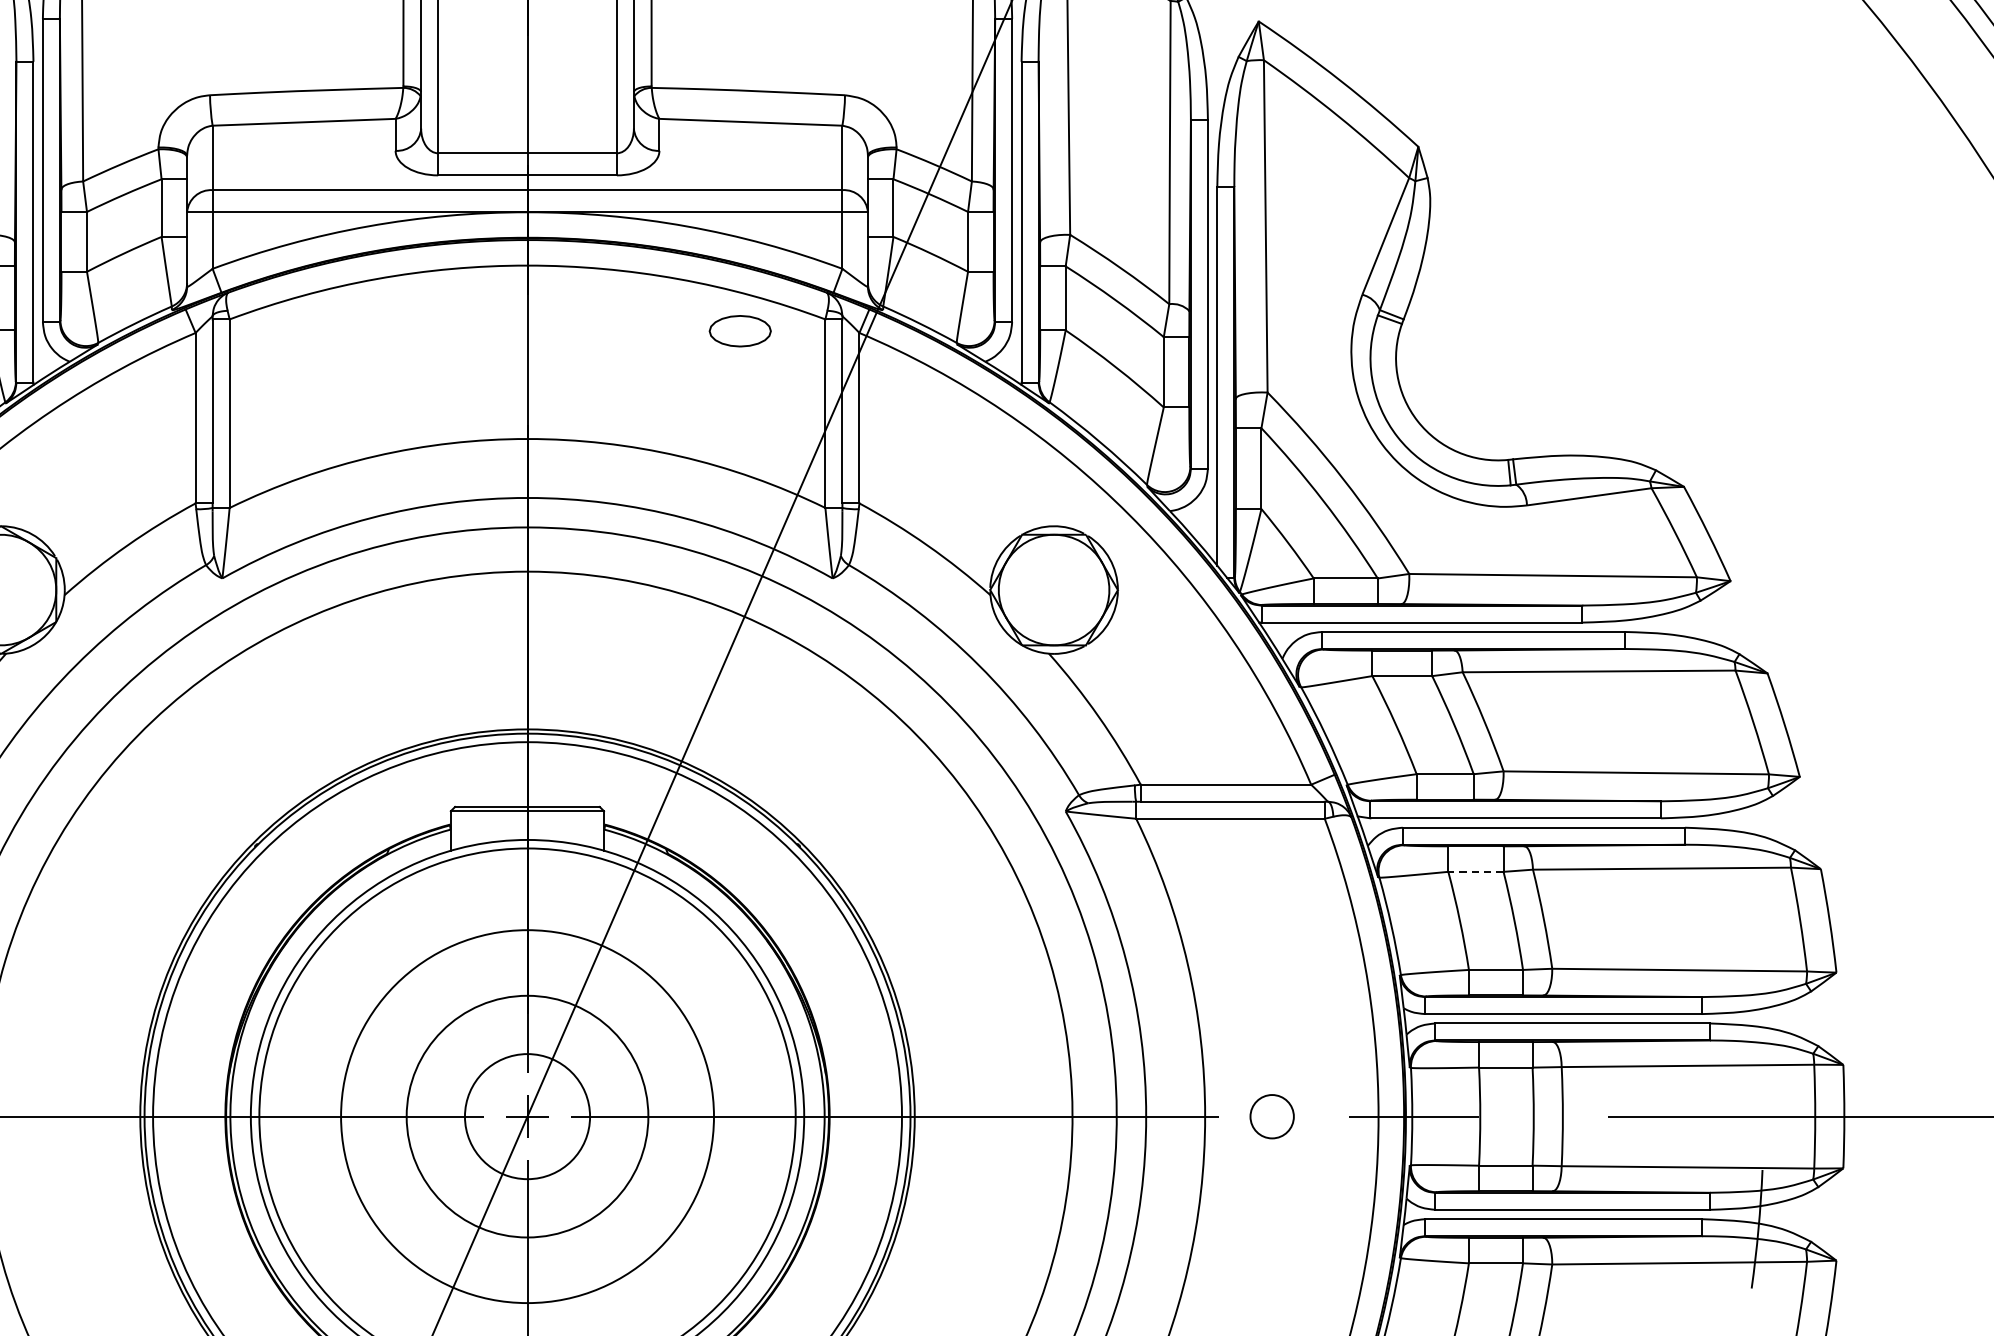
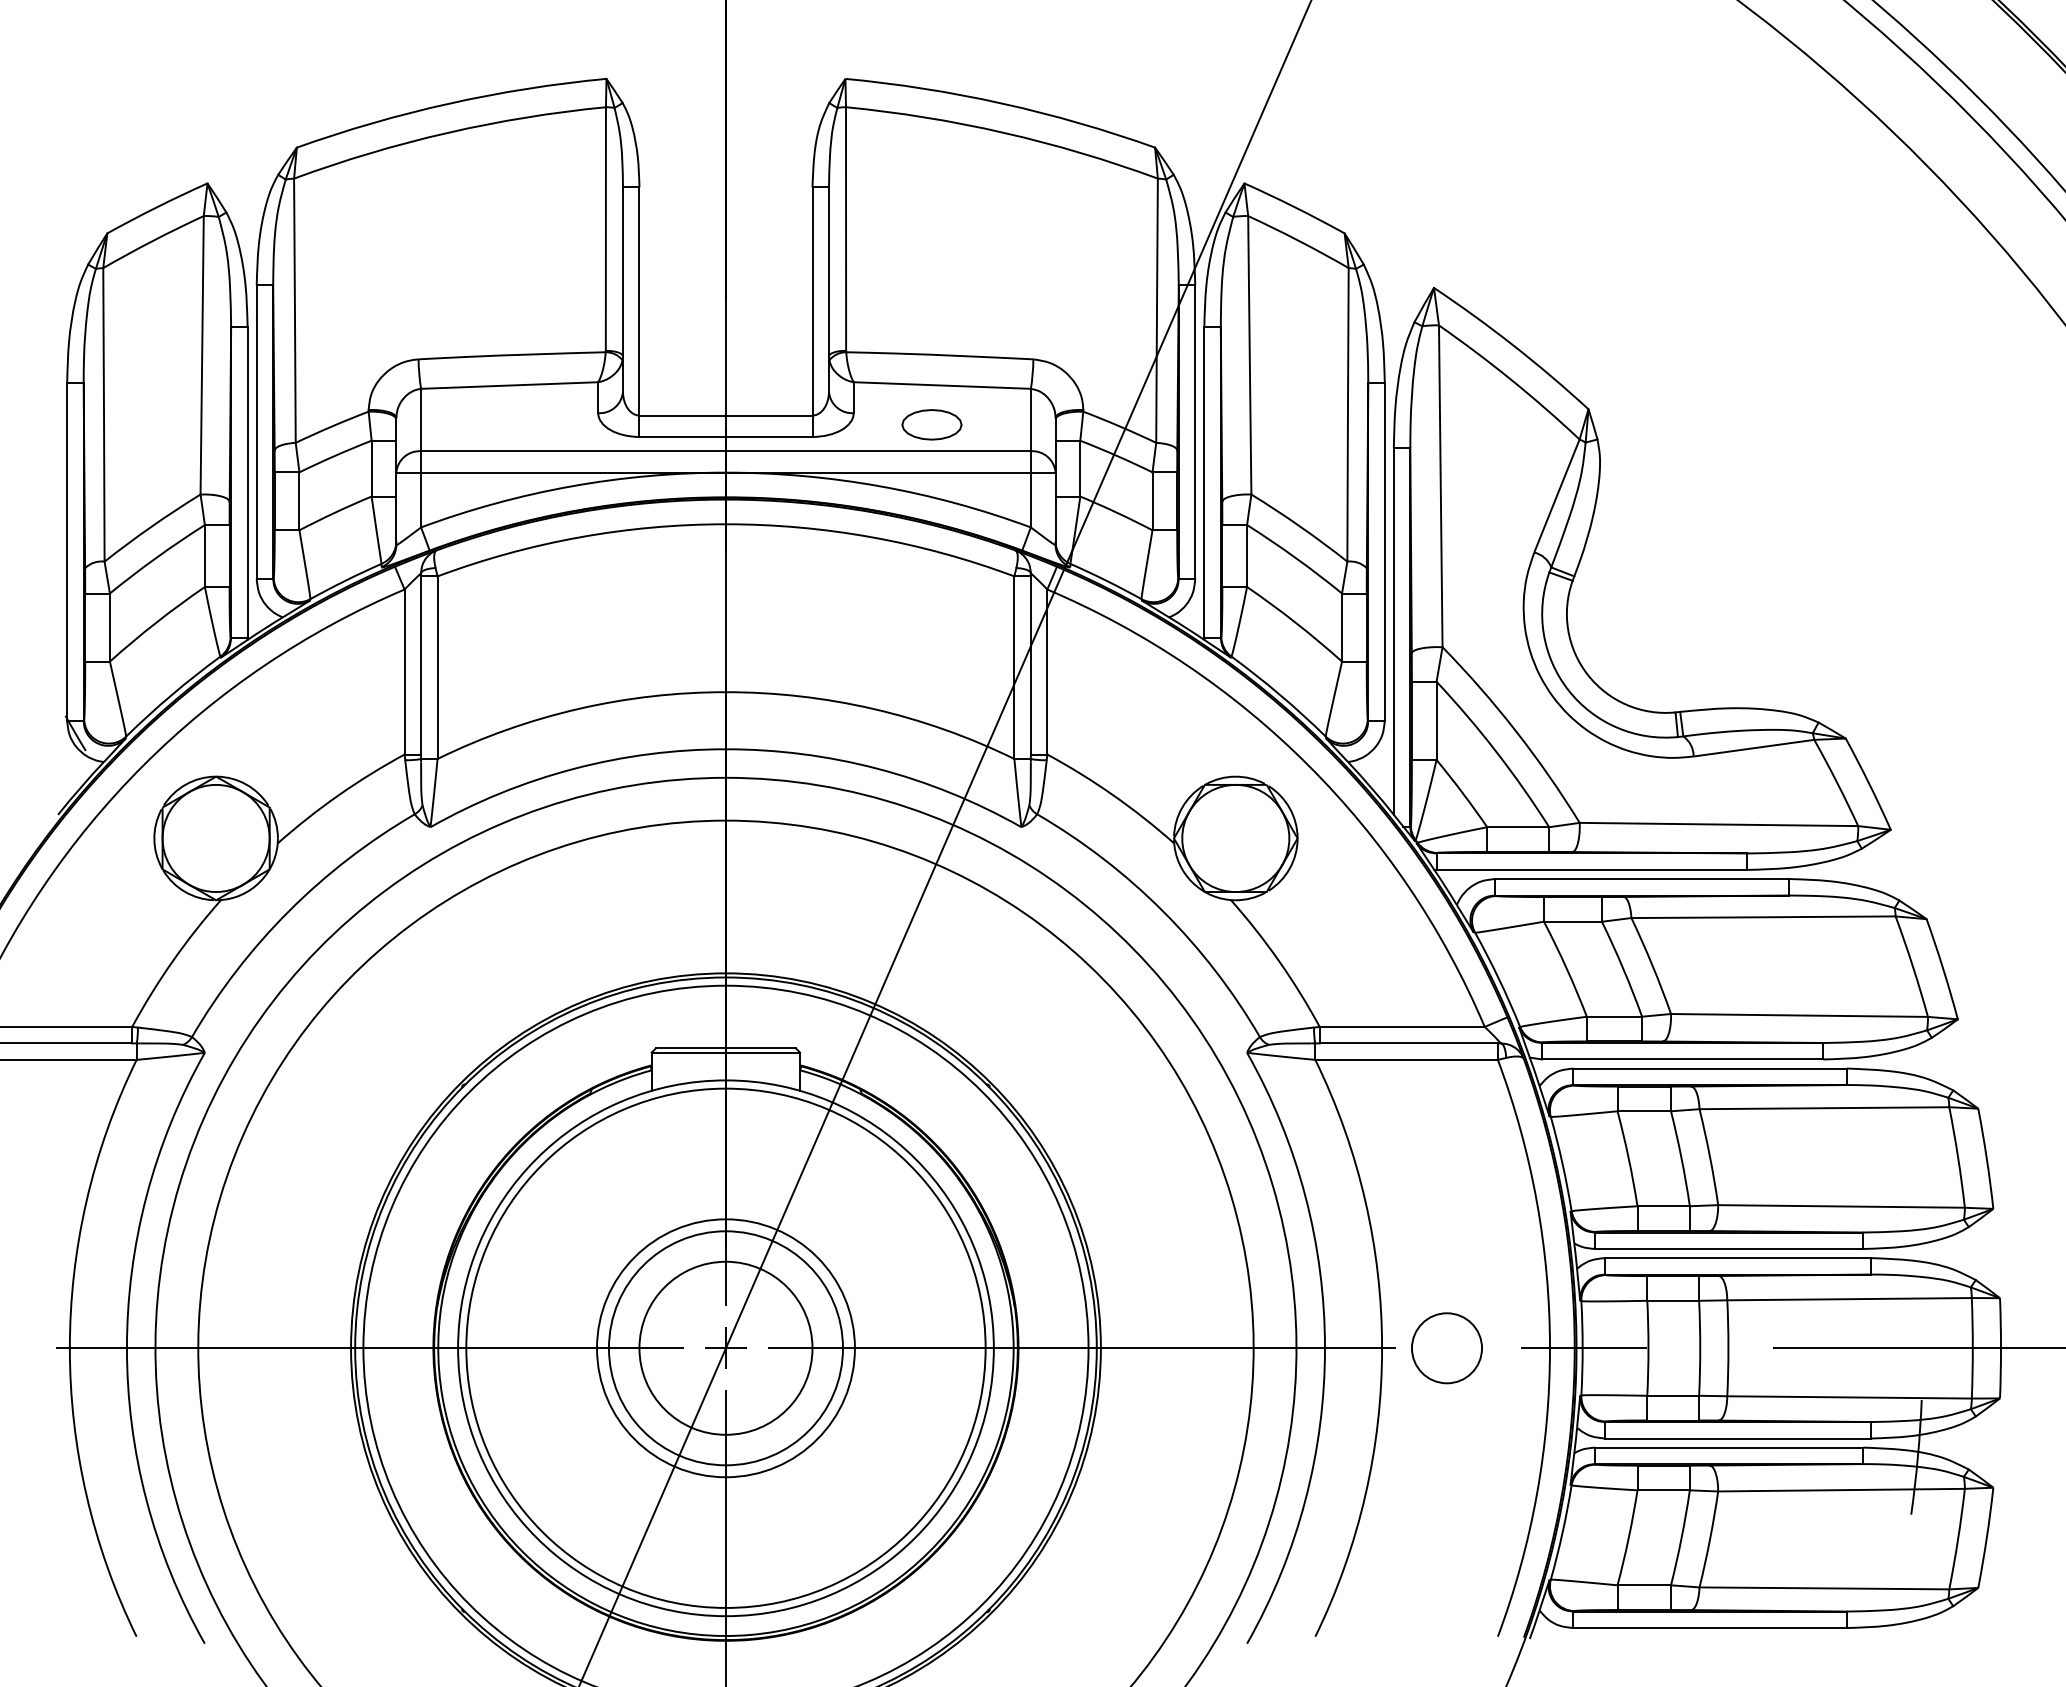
part: (739, 330) -> (931, 424), moved
line: (1476, 872) -> (1644, 1111), dashed -> solid
circle: (527, 1115) -> (725, 1347), size x1.43
circle: (527, 1116) -> (725, 1348), size x0.71
circle: (1271, 1116) -> (1446, 1348), size x1.67

